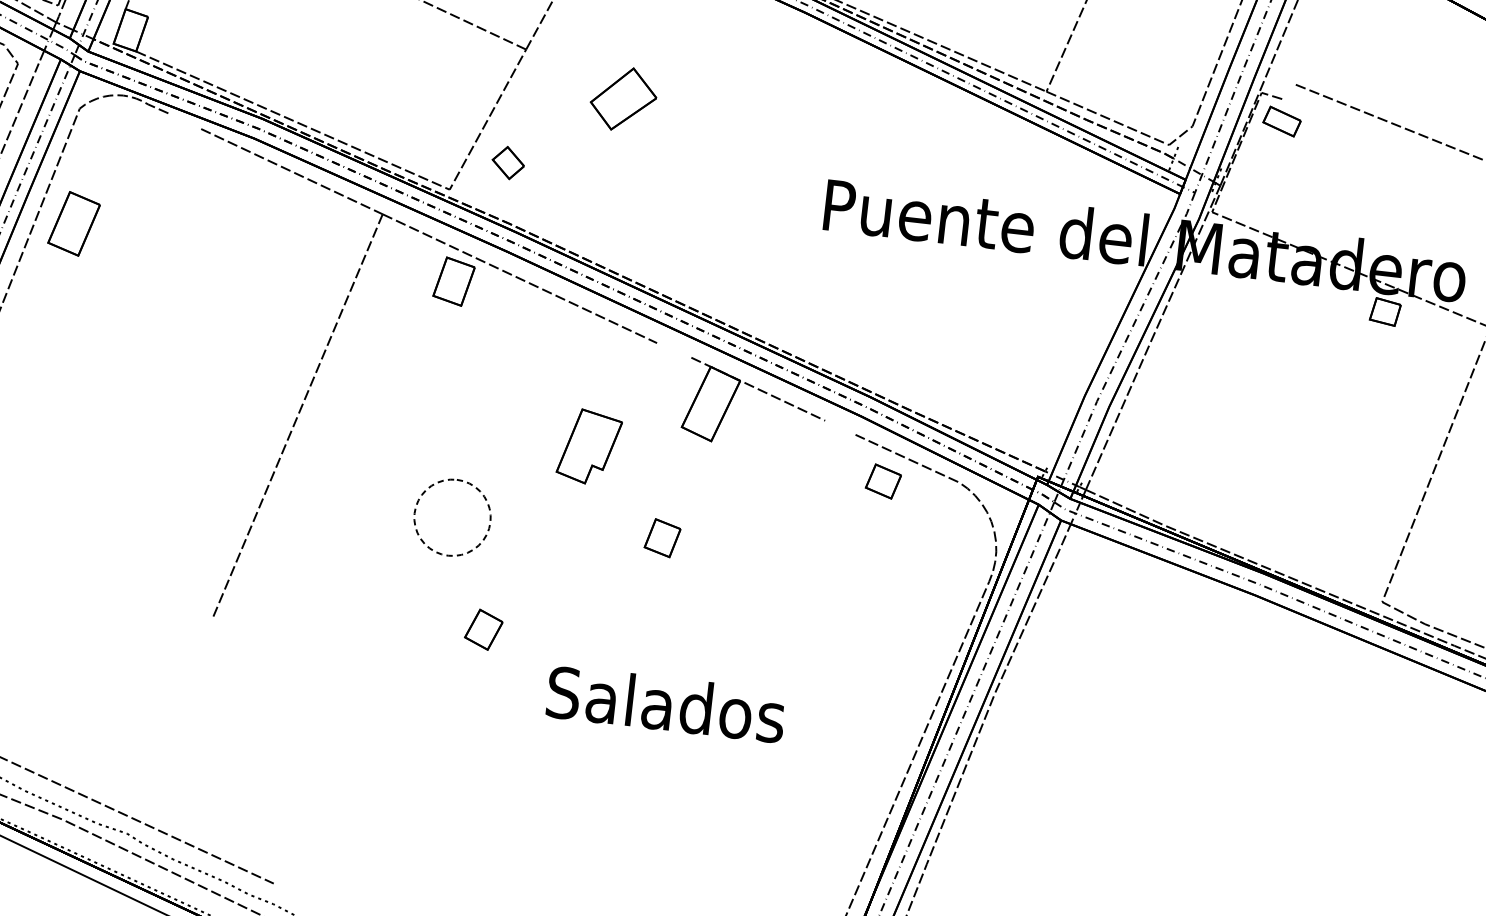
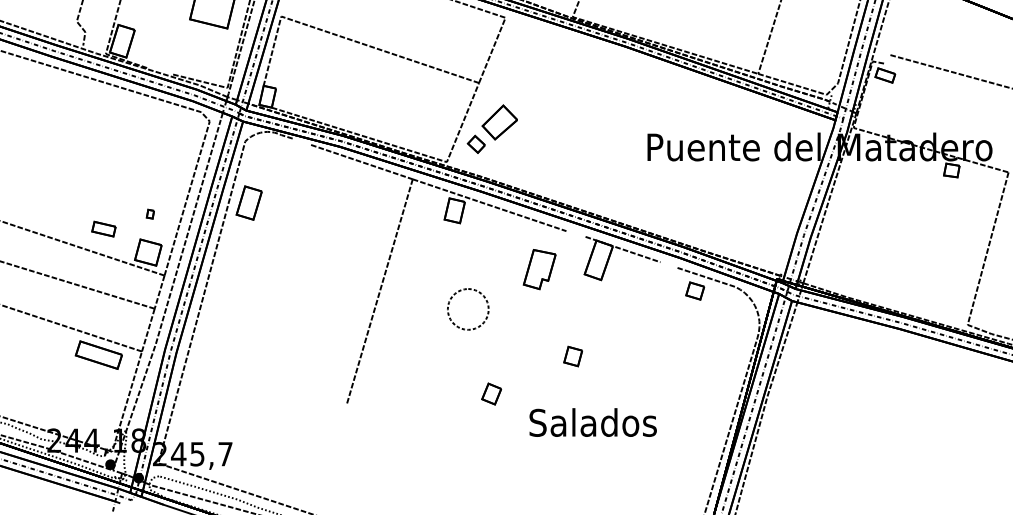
part: (622, 99) -> (499, 122), moved
part: (588, 446) -> (539, 269), moved
part: (487, 510) -> (486, 303), moved
part: (661, 537) -> (572, 356), moved

